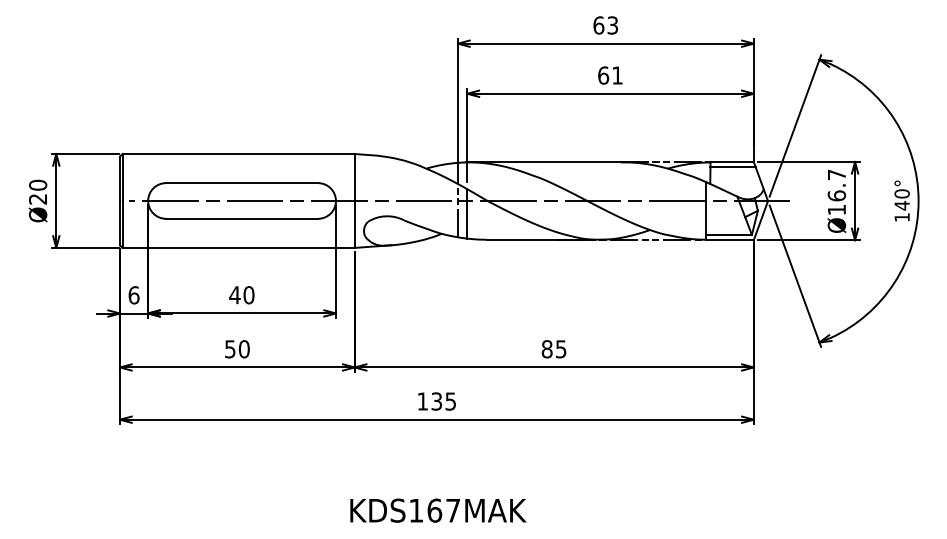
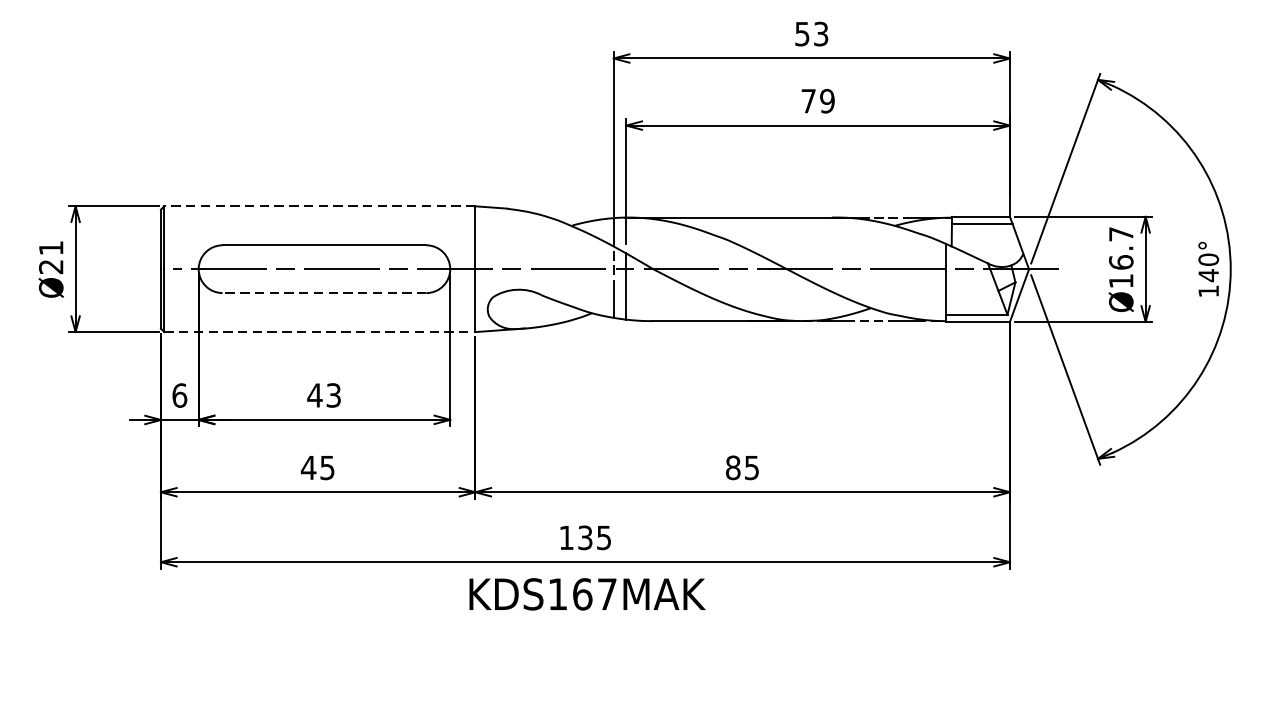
text: (598, 25) -> (801, 34), 63 -> 53
text: (610, 75) -> (818, 101), 61 -> 79
line: (238, 154) -> (319, 206), solid -> dashed
text: (38, 184) -> (51, 247), Ø20 -> Ø21
line: (241, 218) -> (323, 292), solid -> dashed
line: (239, 247) -> (321, 331), solid -> dashed
text: (248, 295) -> (333, 395), 40 -> 43
text: (236, 349) -> (317, 468), 50 -> 45
text: (438, 510) -> (587, 594), moved

